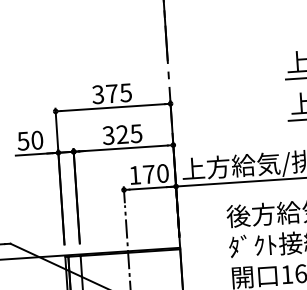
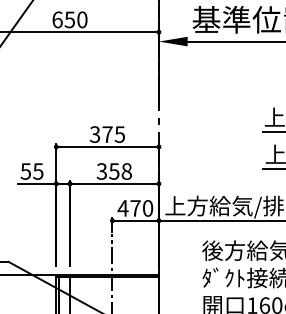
text: (129, 134) -> (120, 171), 325 -> 358
text: (37, 140) -> (38, 171), 50 -> 55
text: (134, 175) -> (122, 208), 170 -> 470

